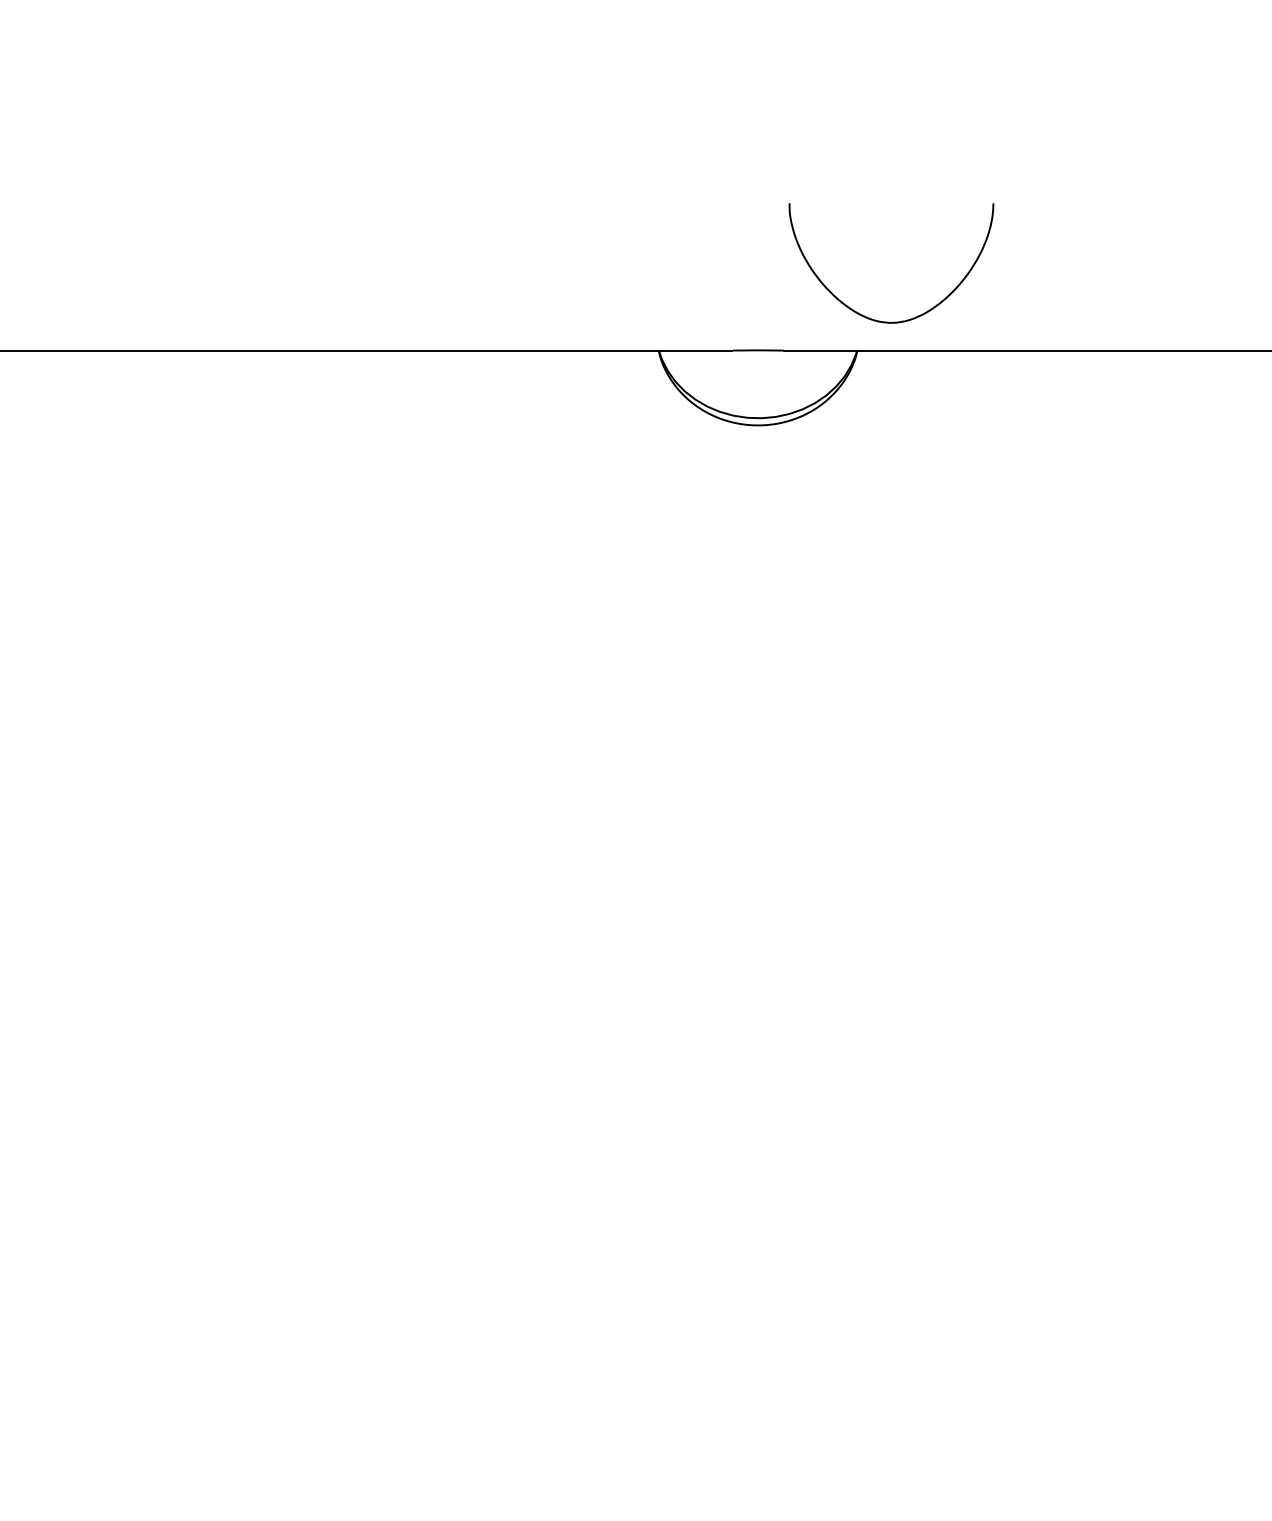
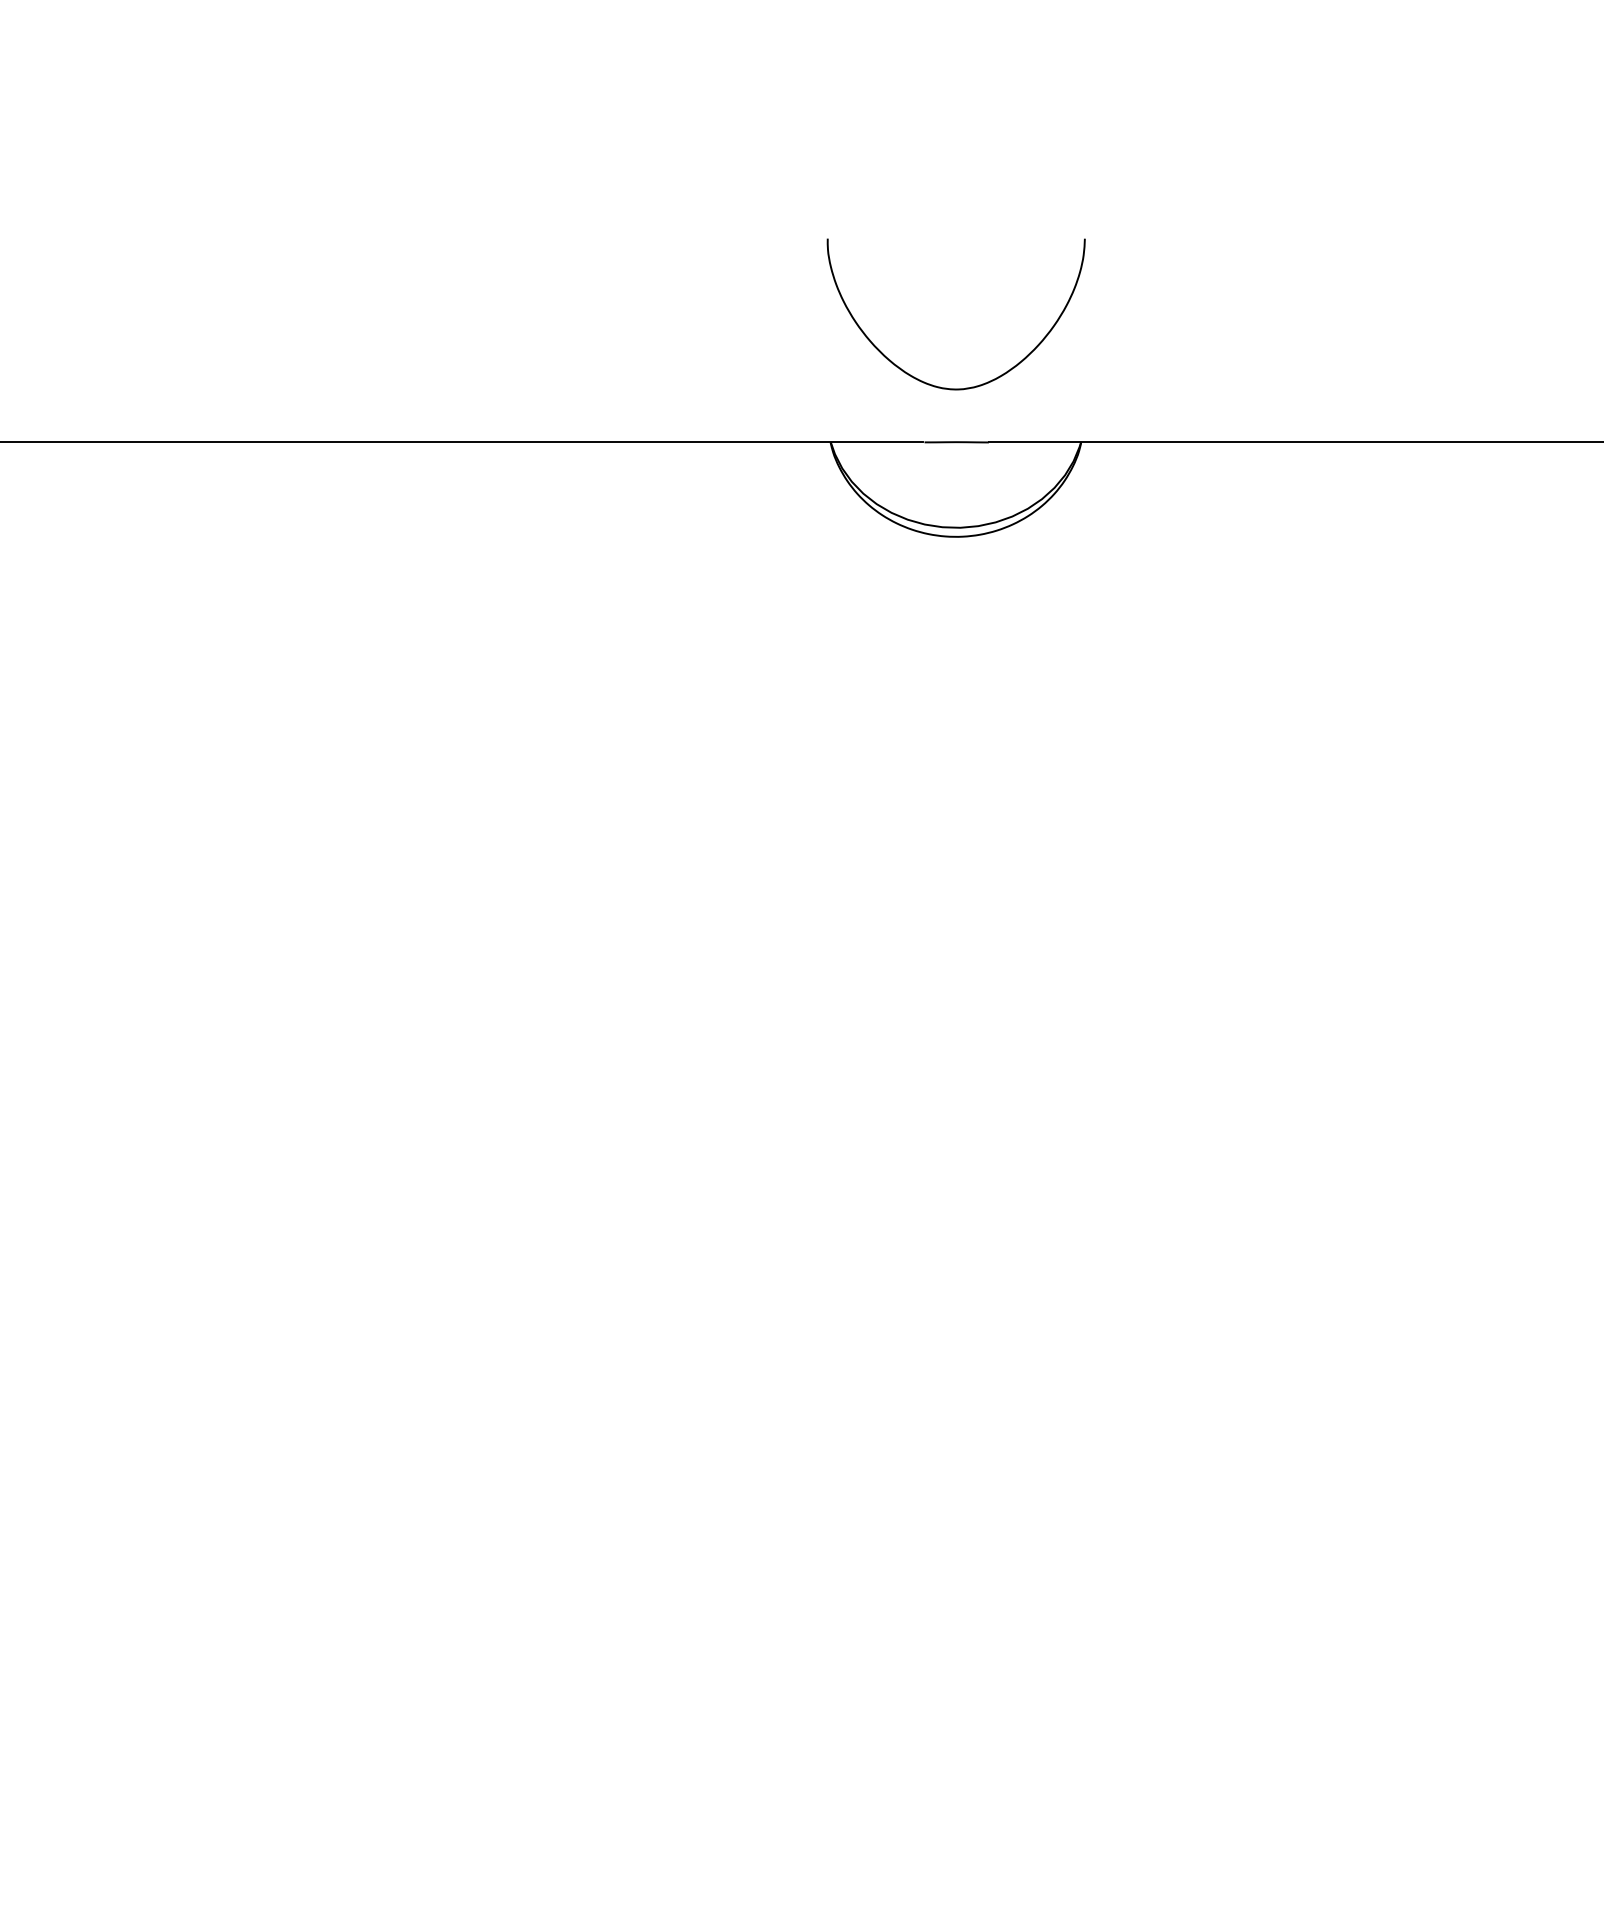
curve: (875, 319) -> (936, 385), moved

